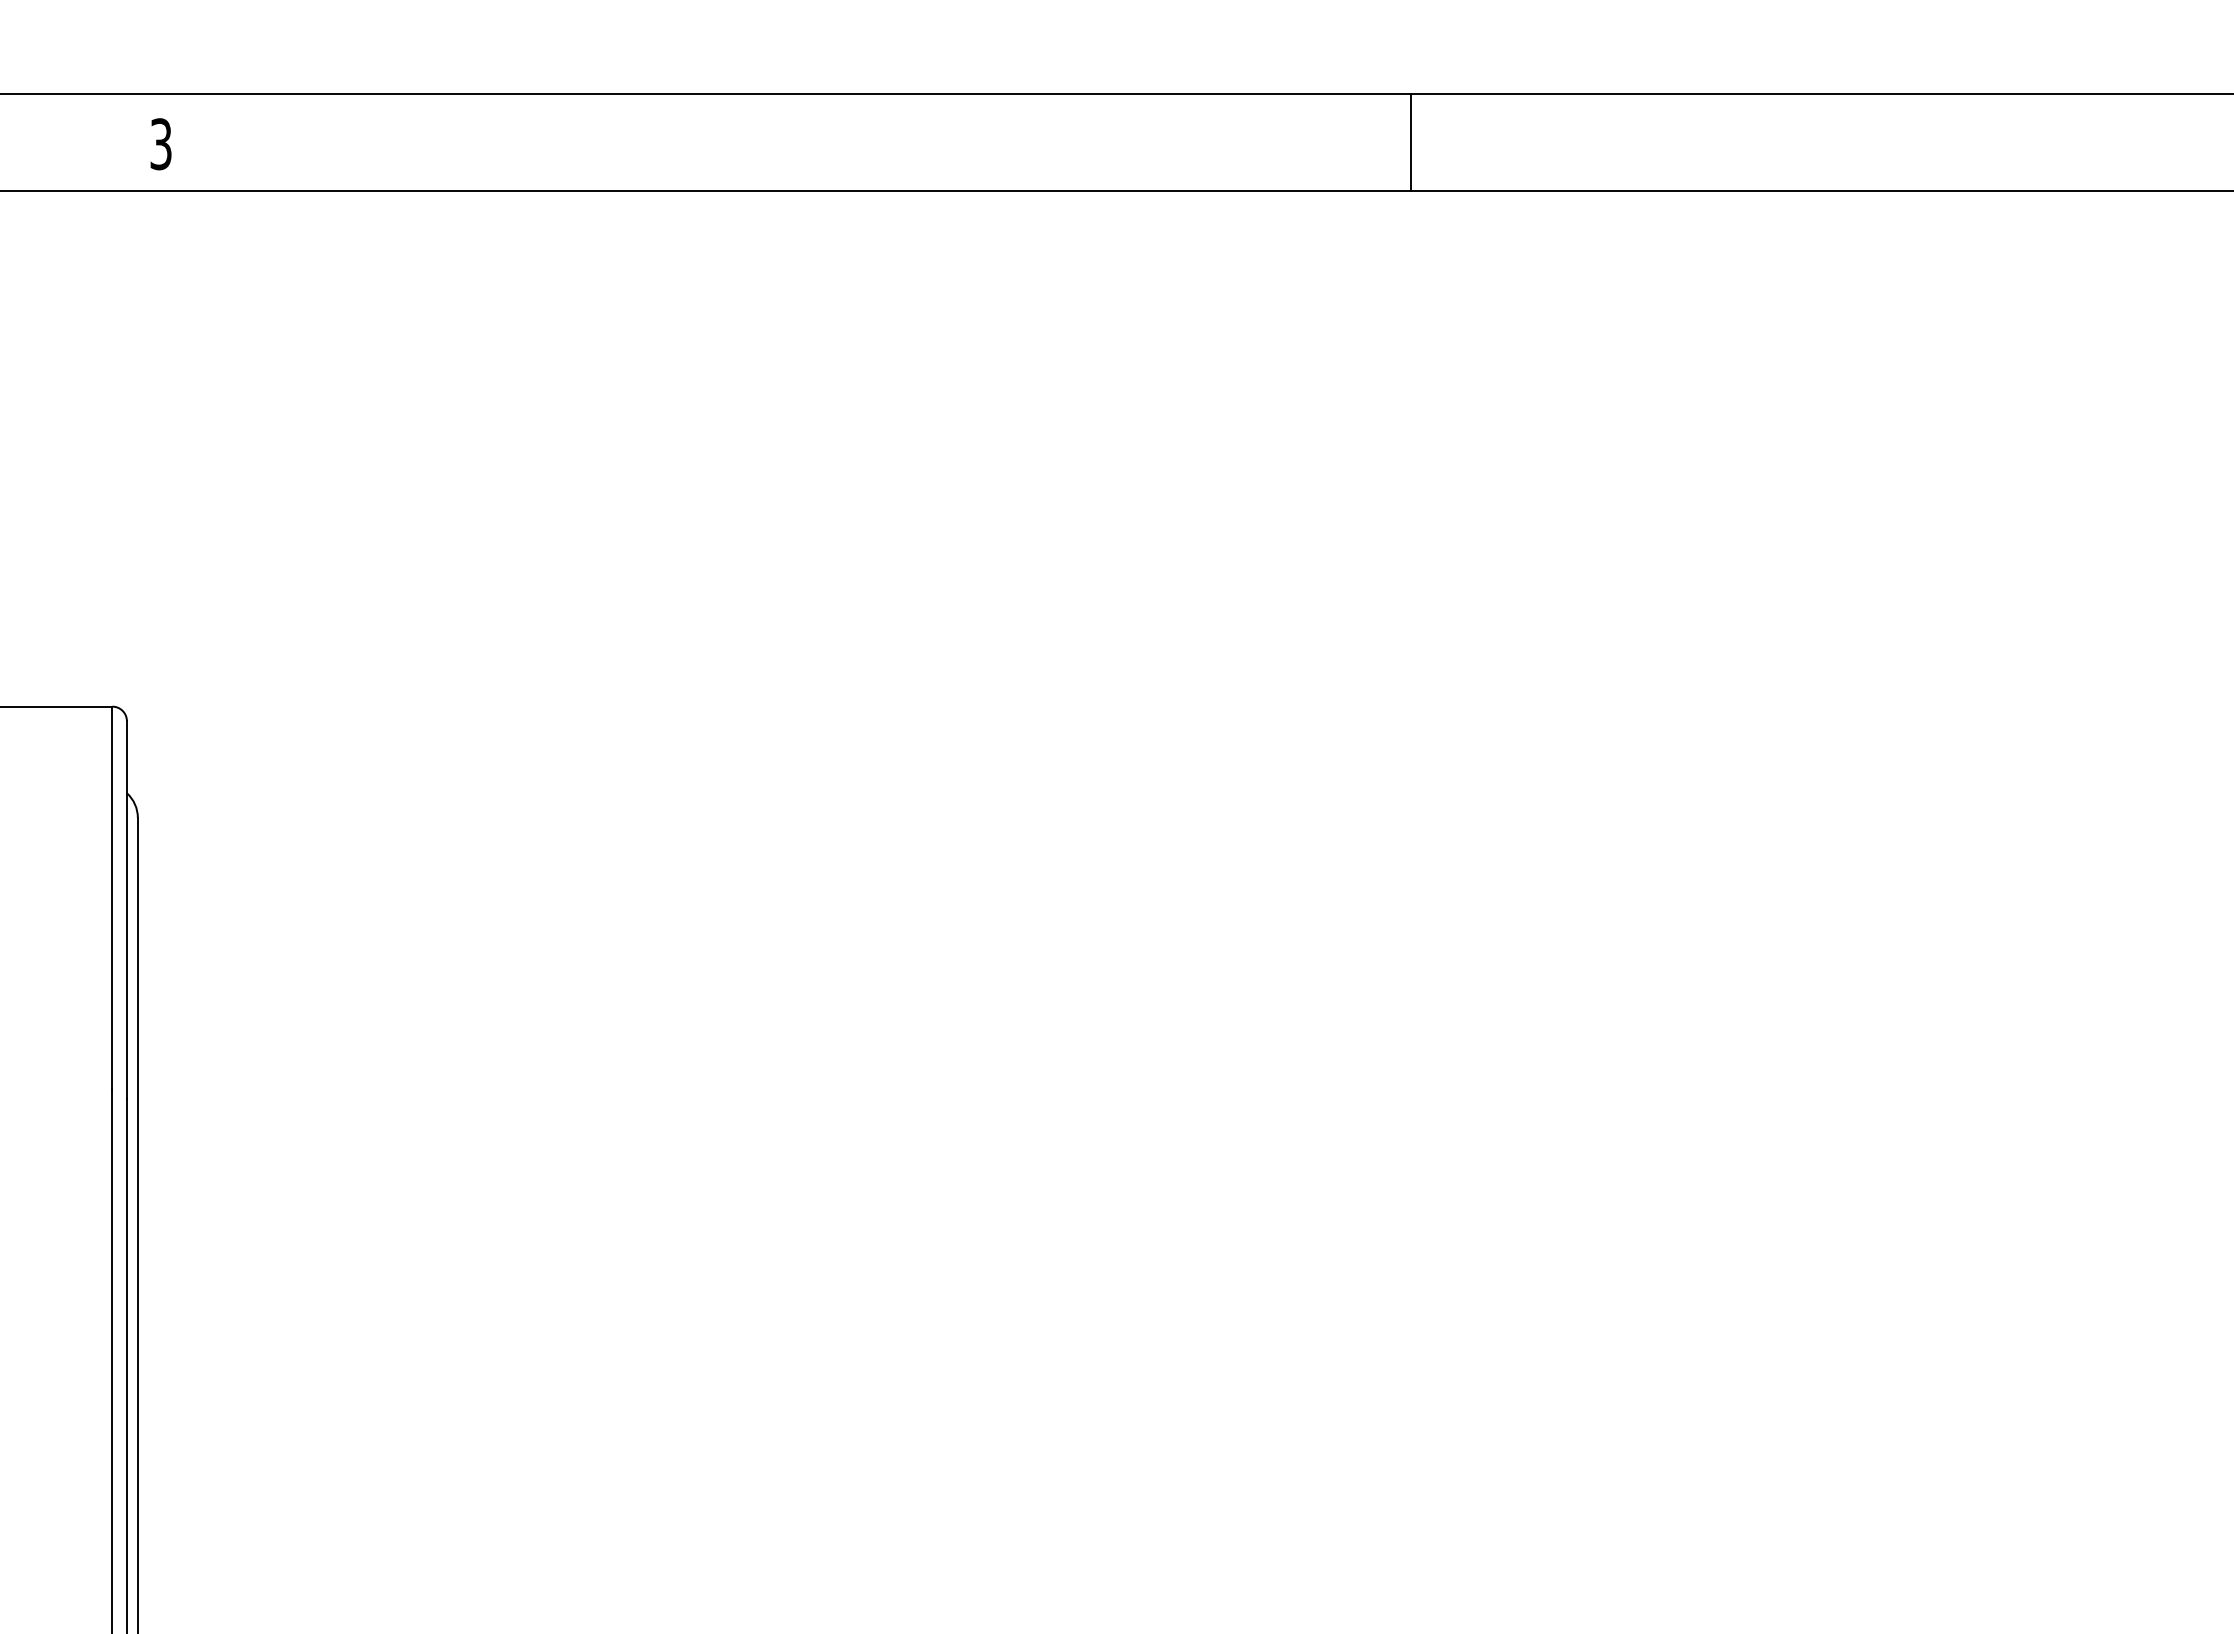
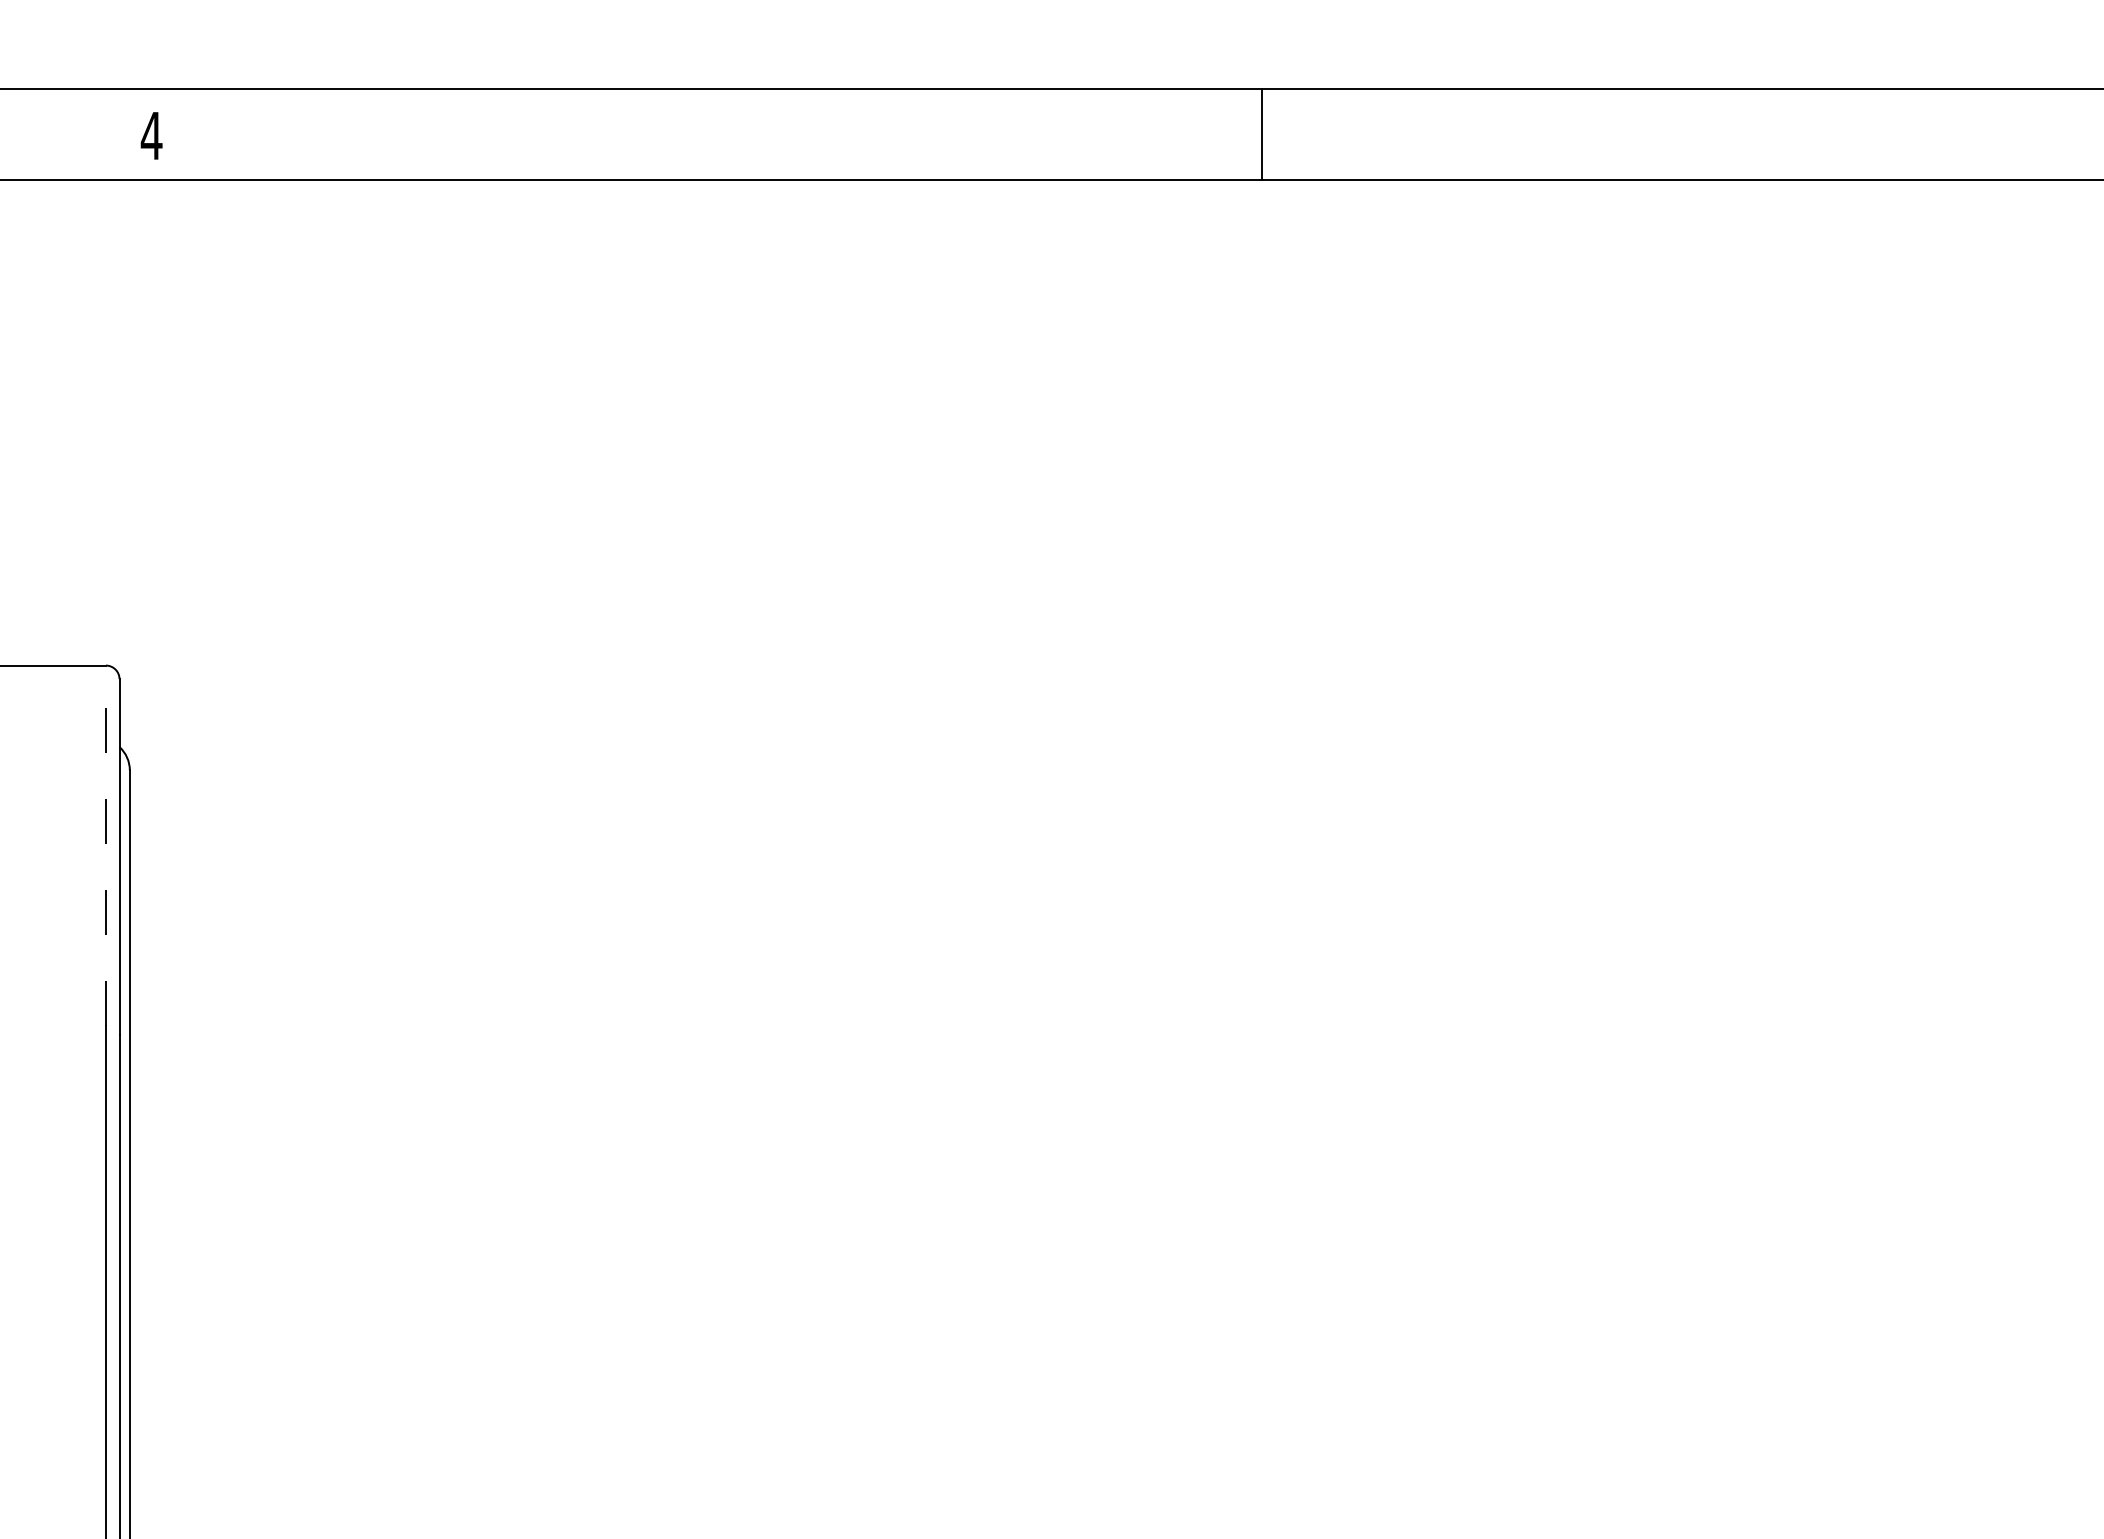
line: (1410, 142) -> (1261, 134), moved
text: (160, 144) -> (151, 136), 3 -> 4
line: (112, 898) -> (105, 846), solid -> dashed

